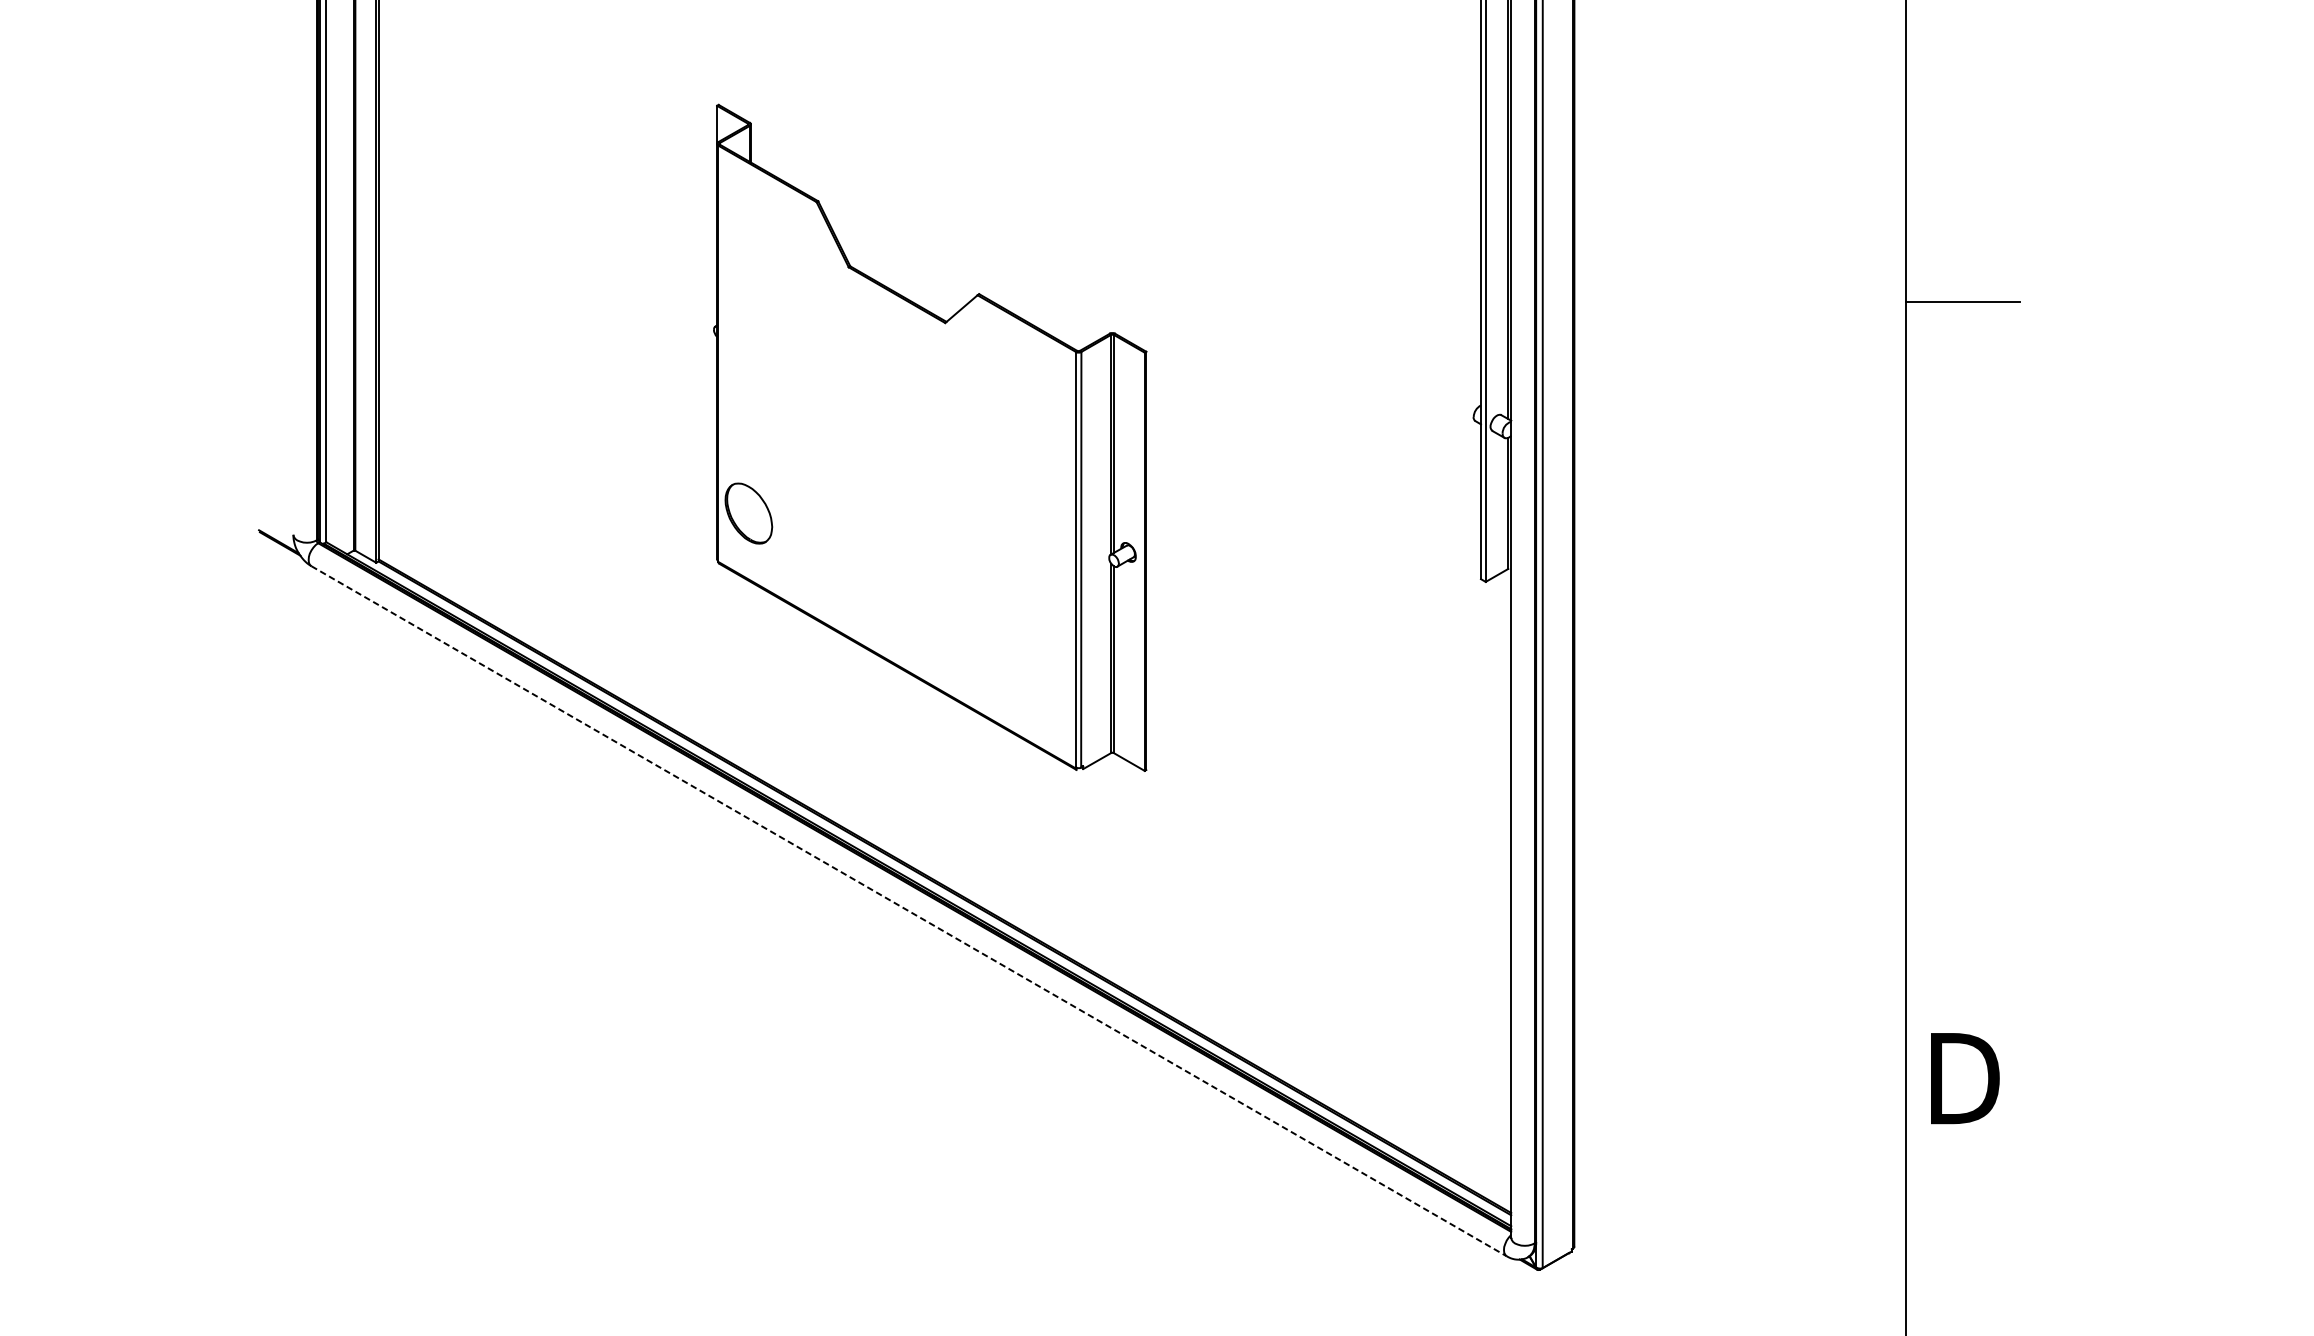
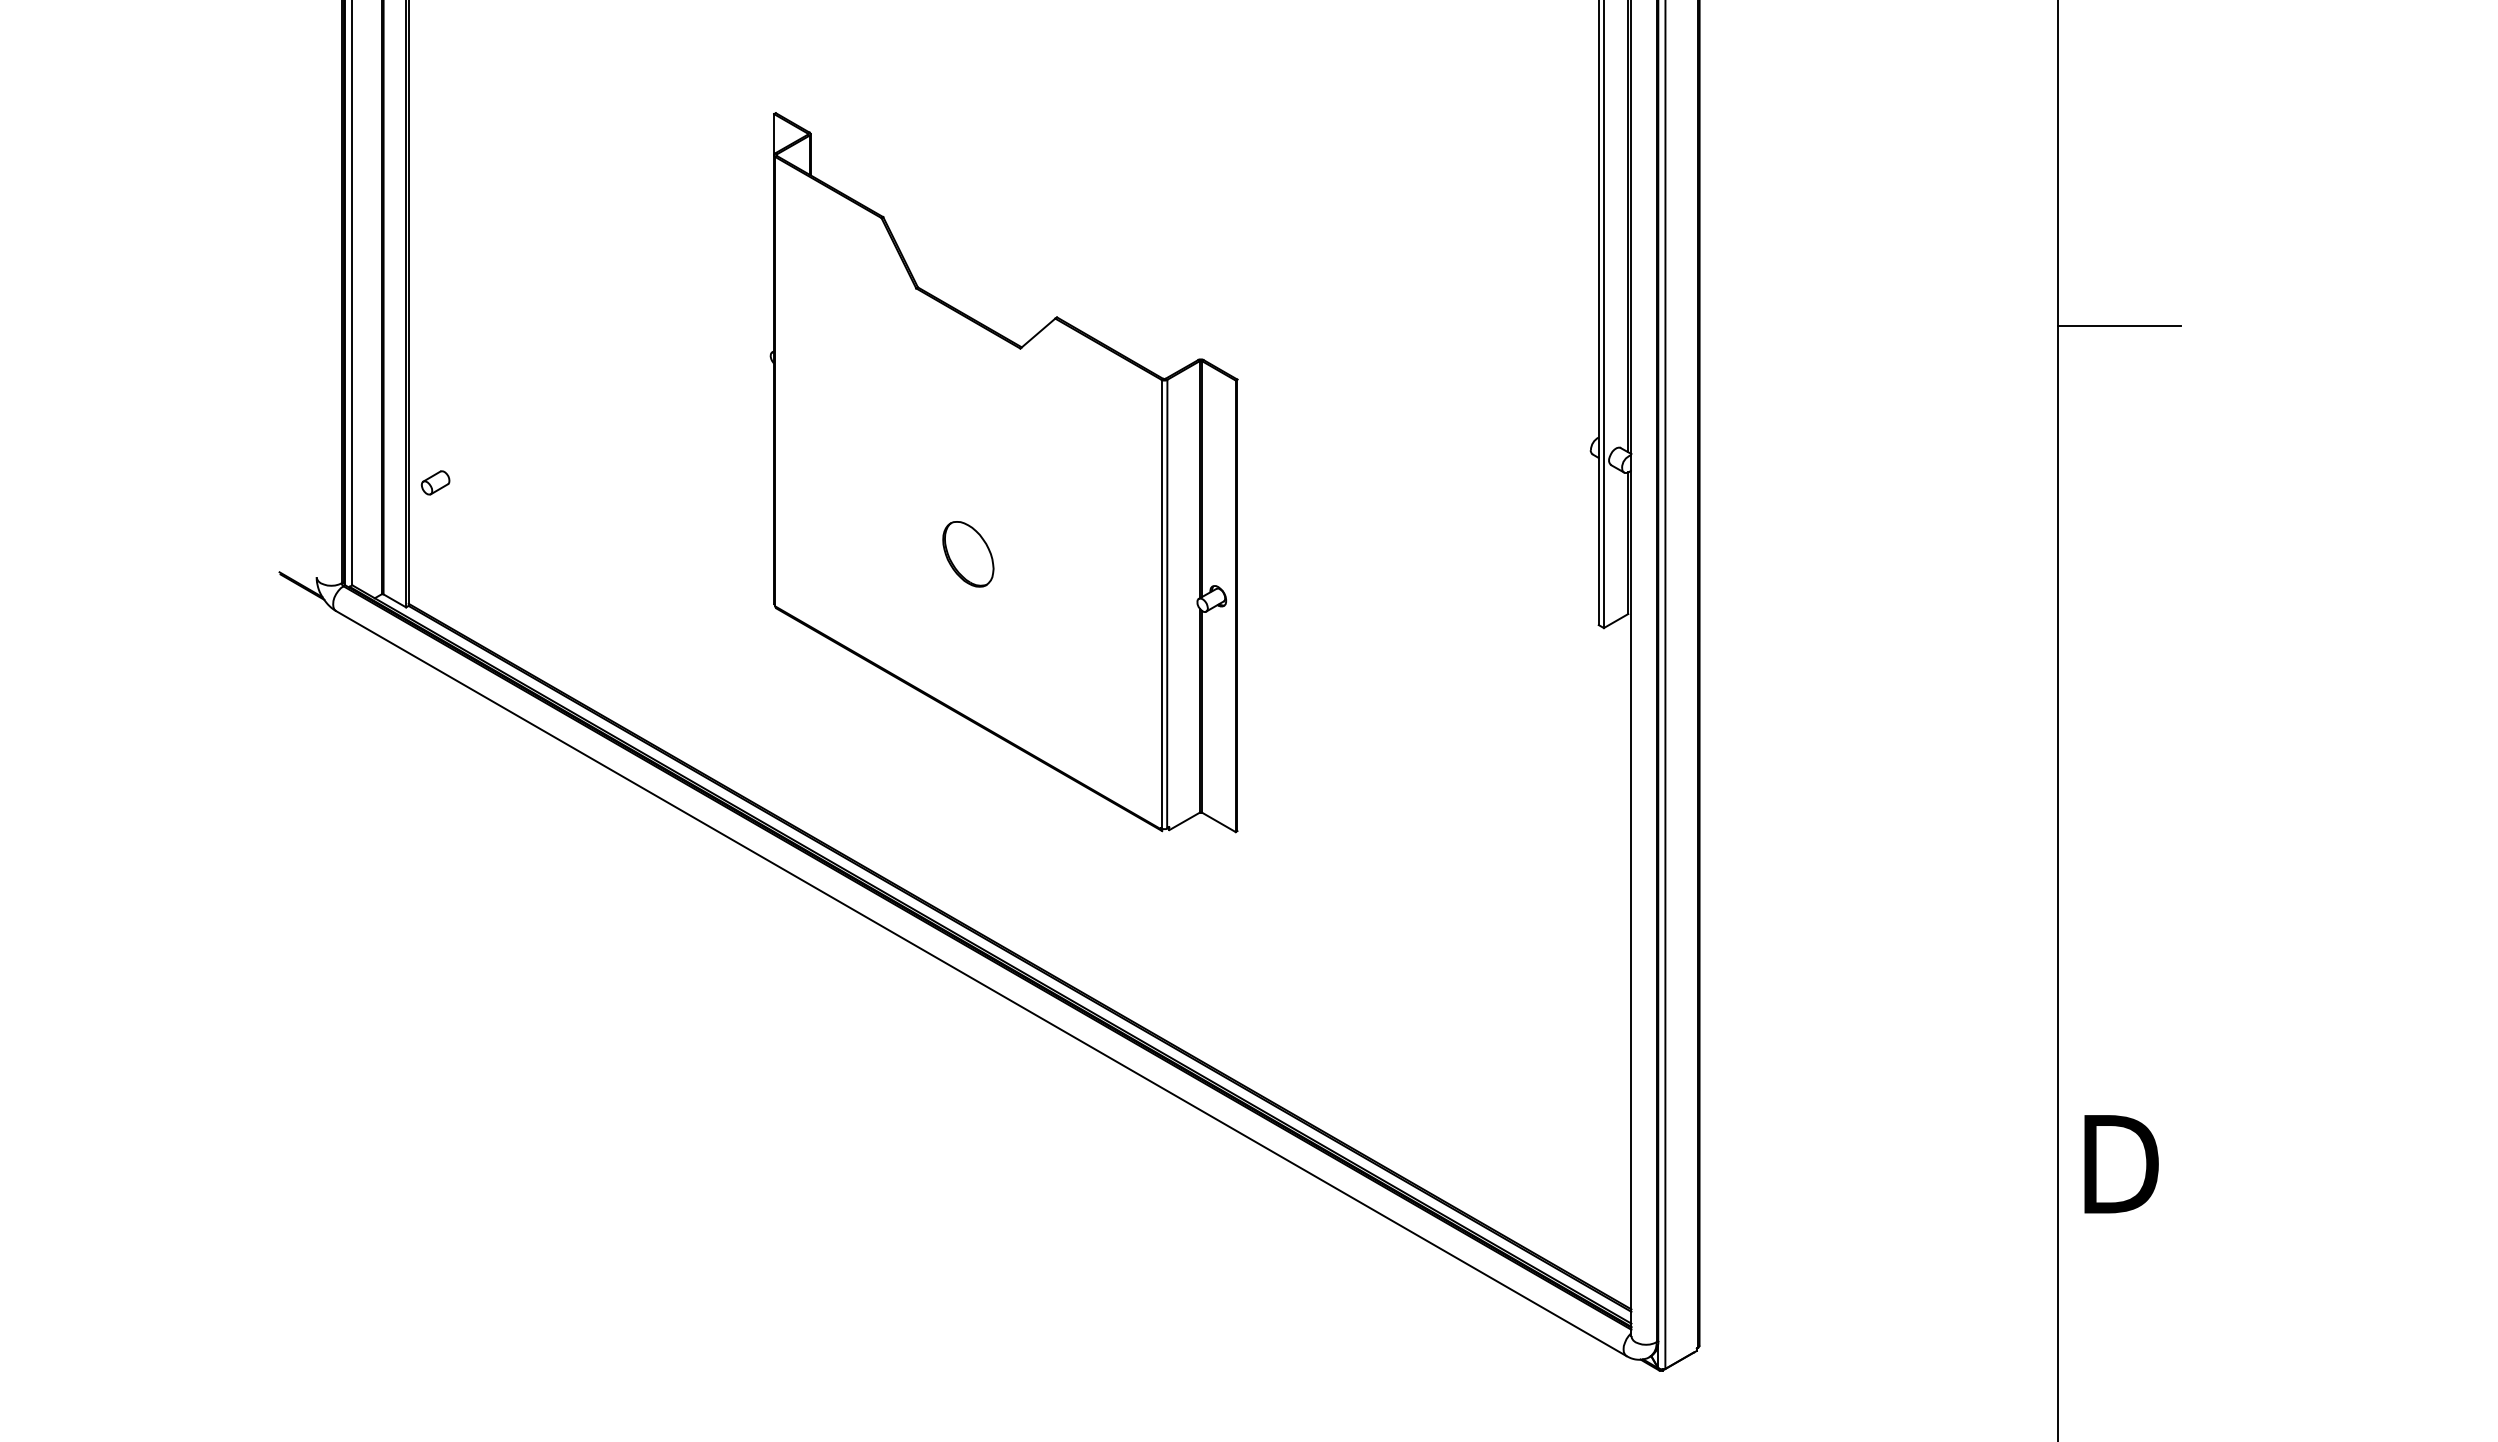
part: (403, 447) -> (435, 482), added
part: (748, 513) -> (968, 554), moved
line: (909, 911) -> (981, 983), dashed -> solid

